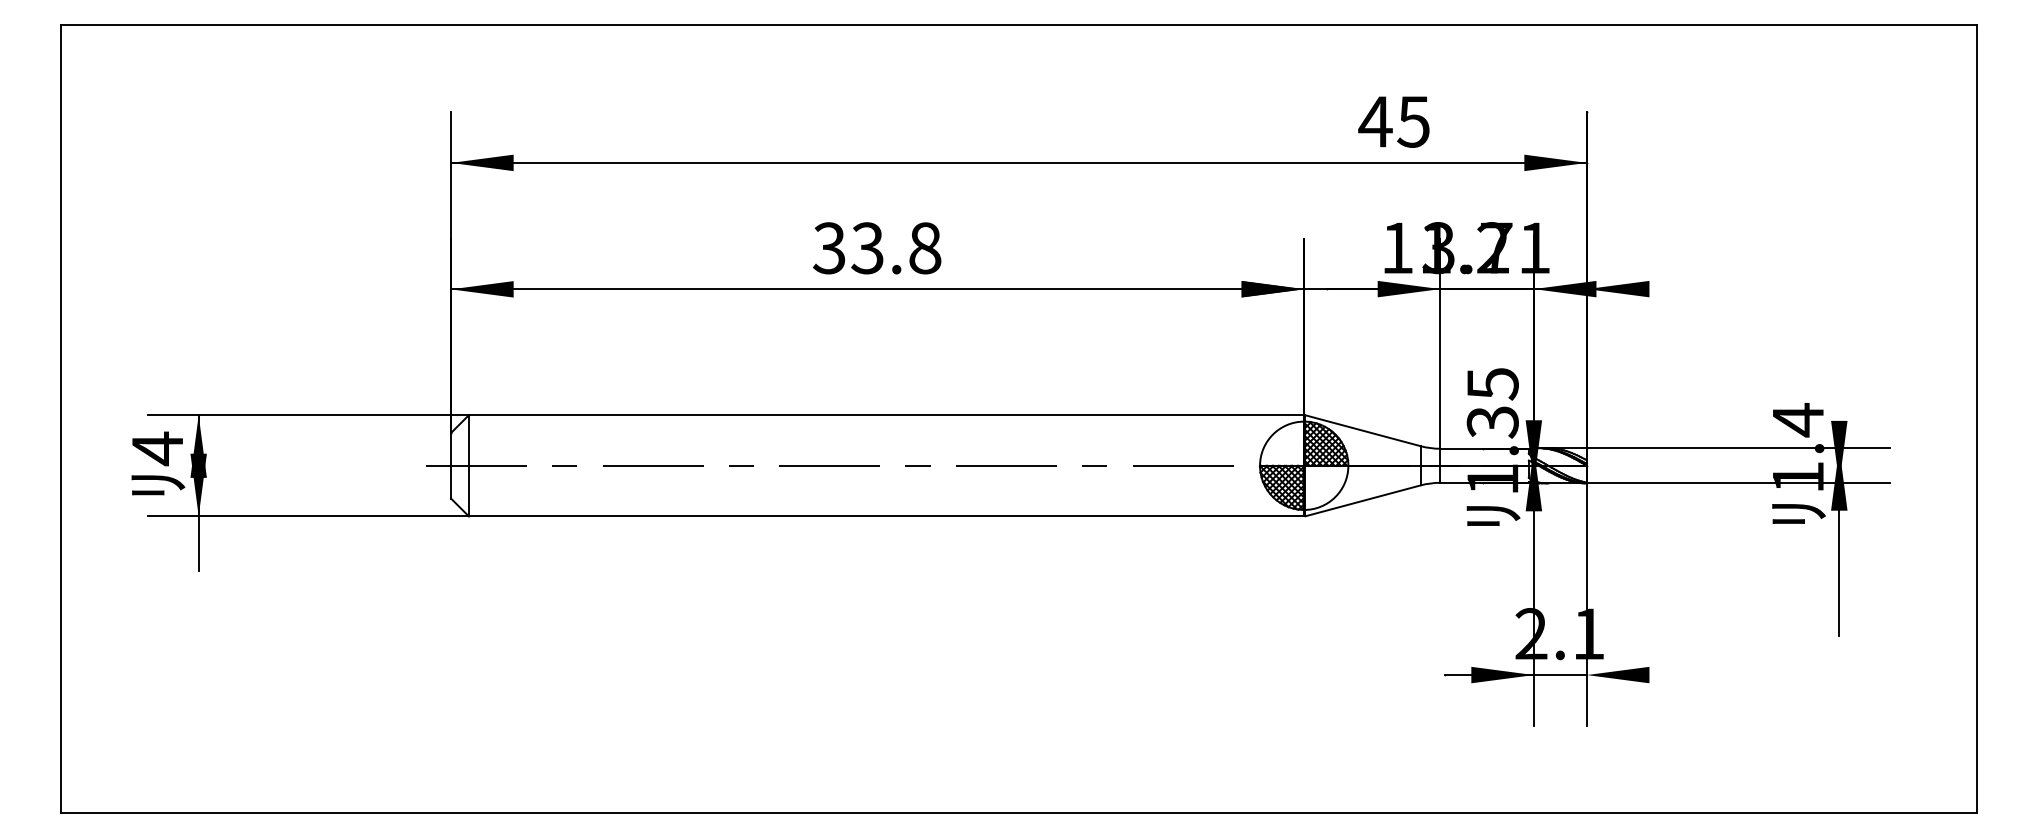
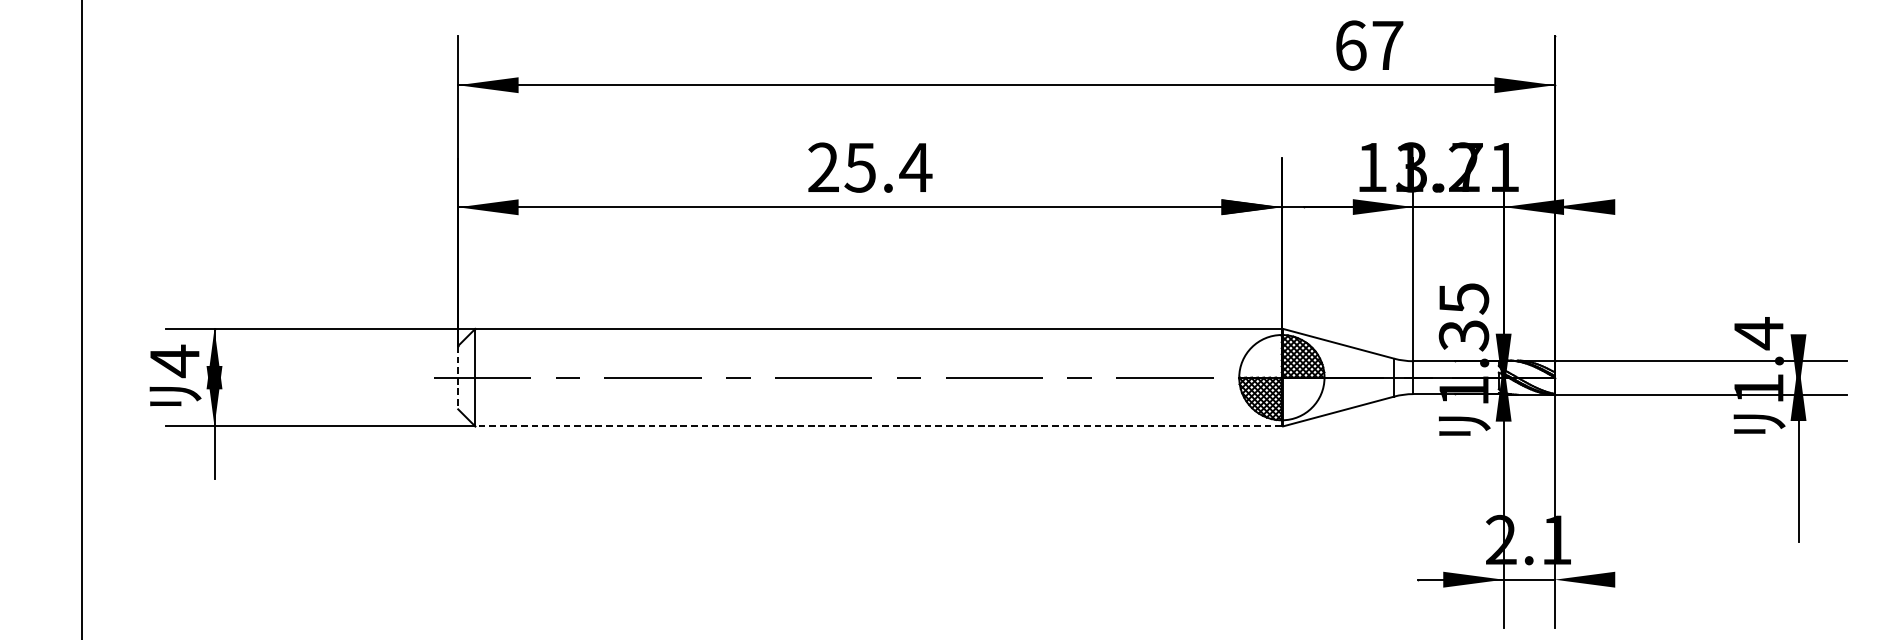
text: (1393, 121) -> (1368, 45), 45 -> 67
text: (877, 248) -> (869, 167), 33.8 -> 25.4
line: (451, 465) -> (458, 377), solid -> dashed
line: (886, 516) -> (878, 426), solid -> dashed

